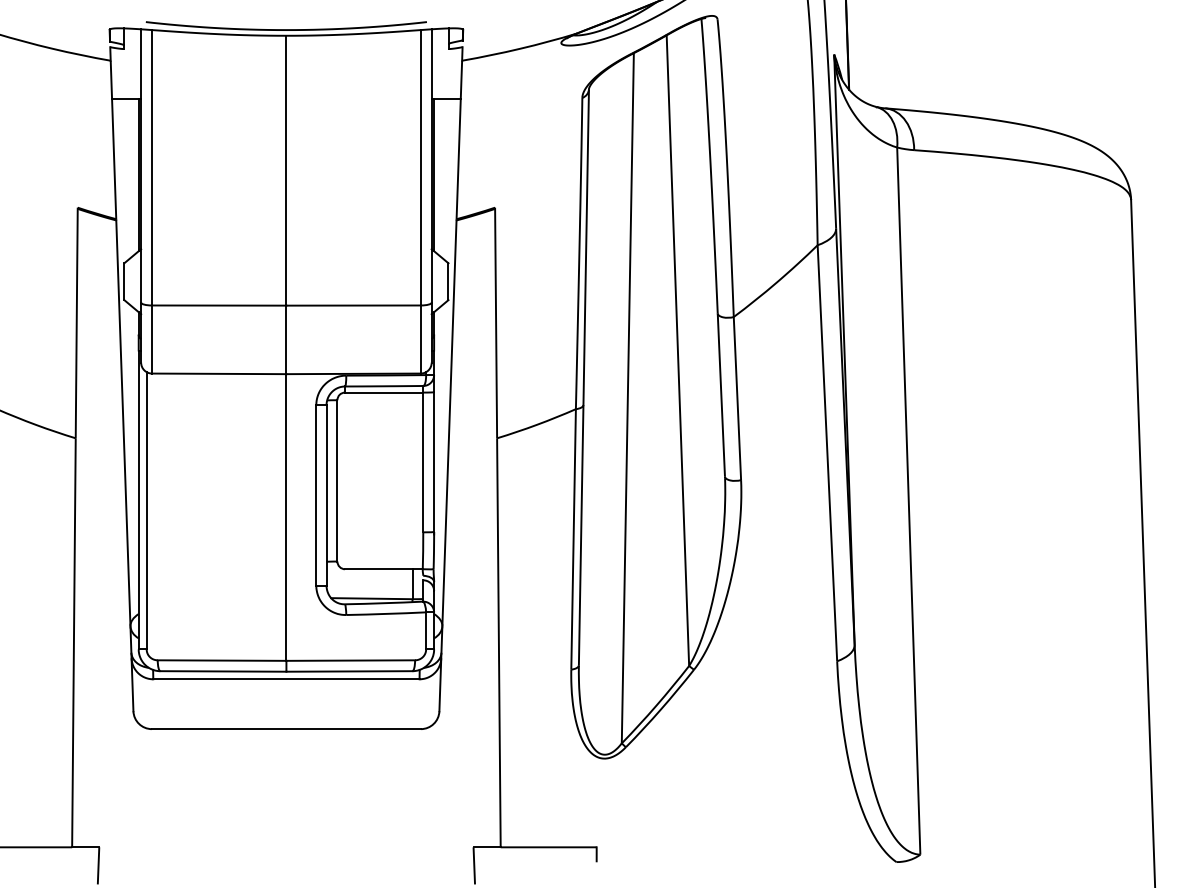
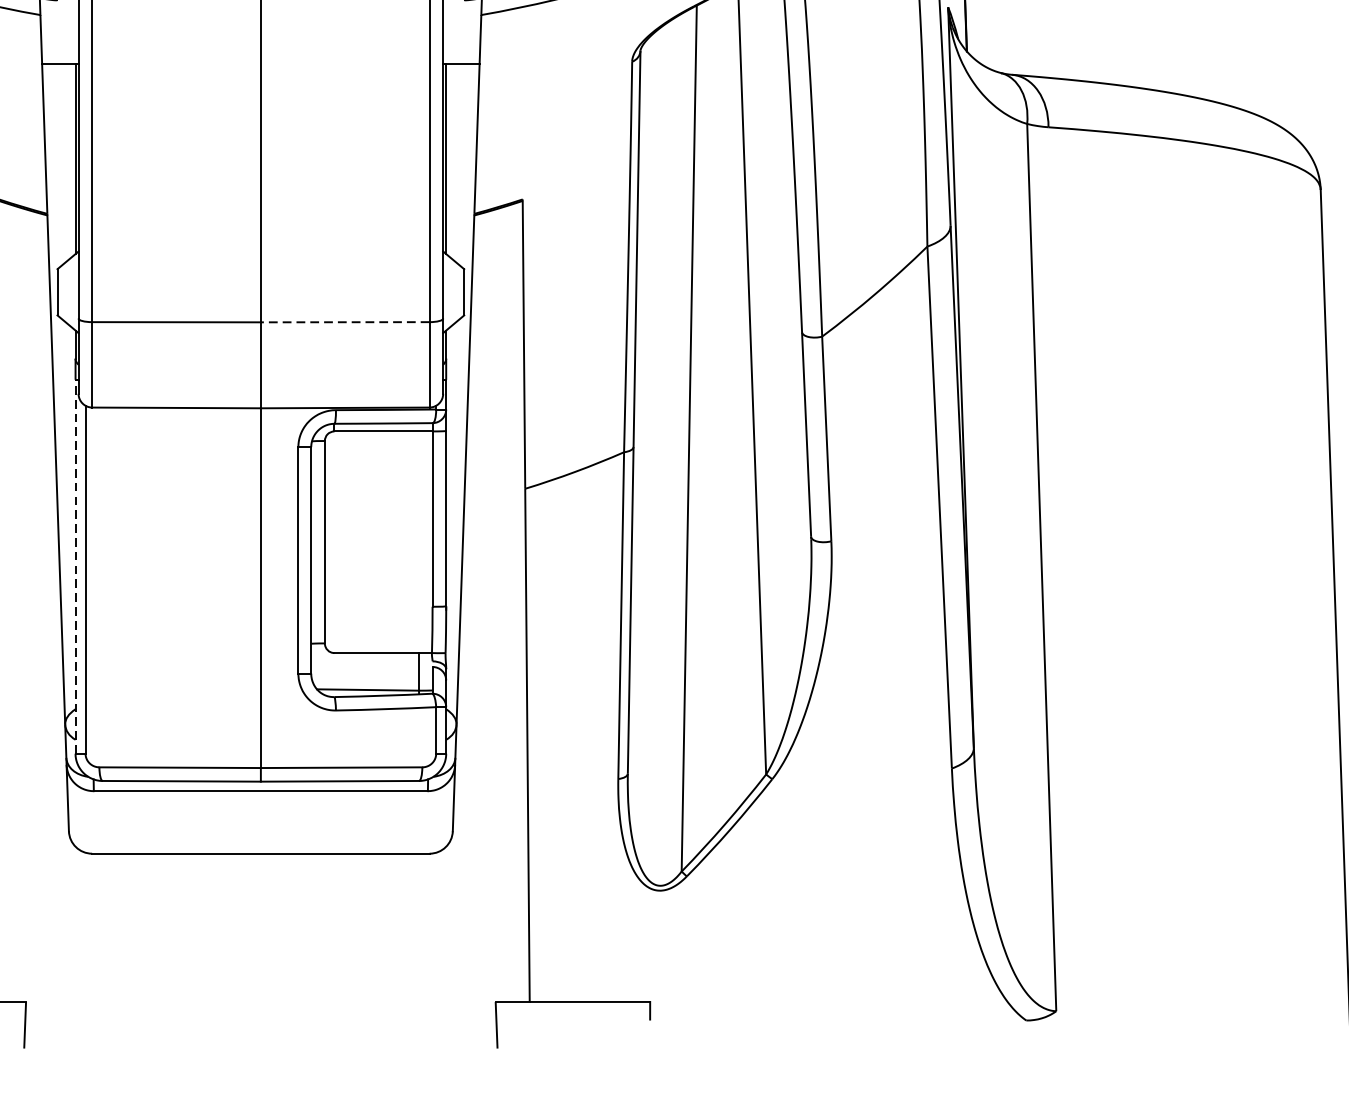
line: (353, 305) -> (345, 322), solid -> dashed
line: (138, 499) -> (75, 565), solid -> dashed

